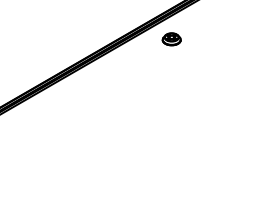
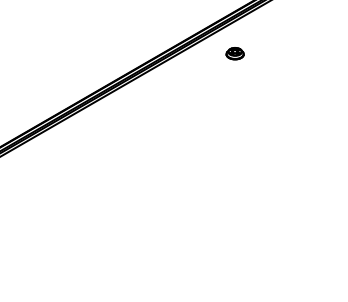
part: (171, 39) -> (234, 53), size x0.7

